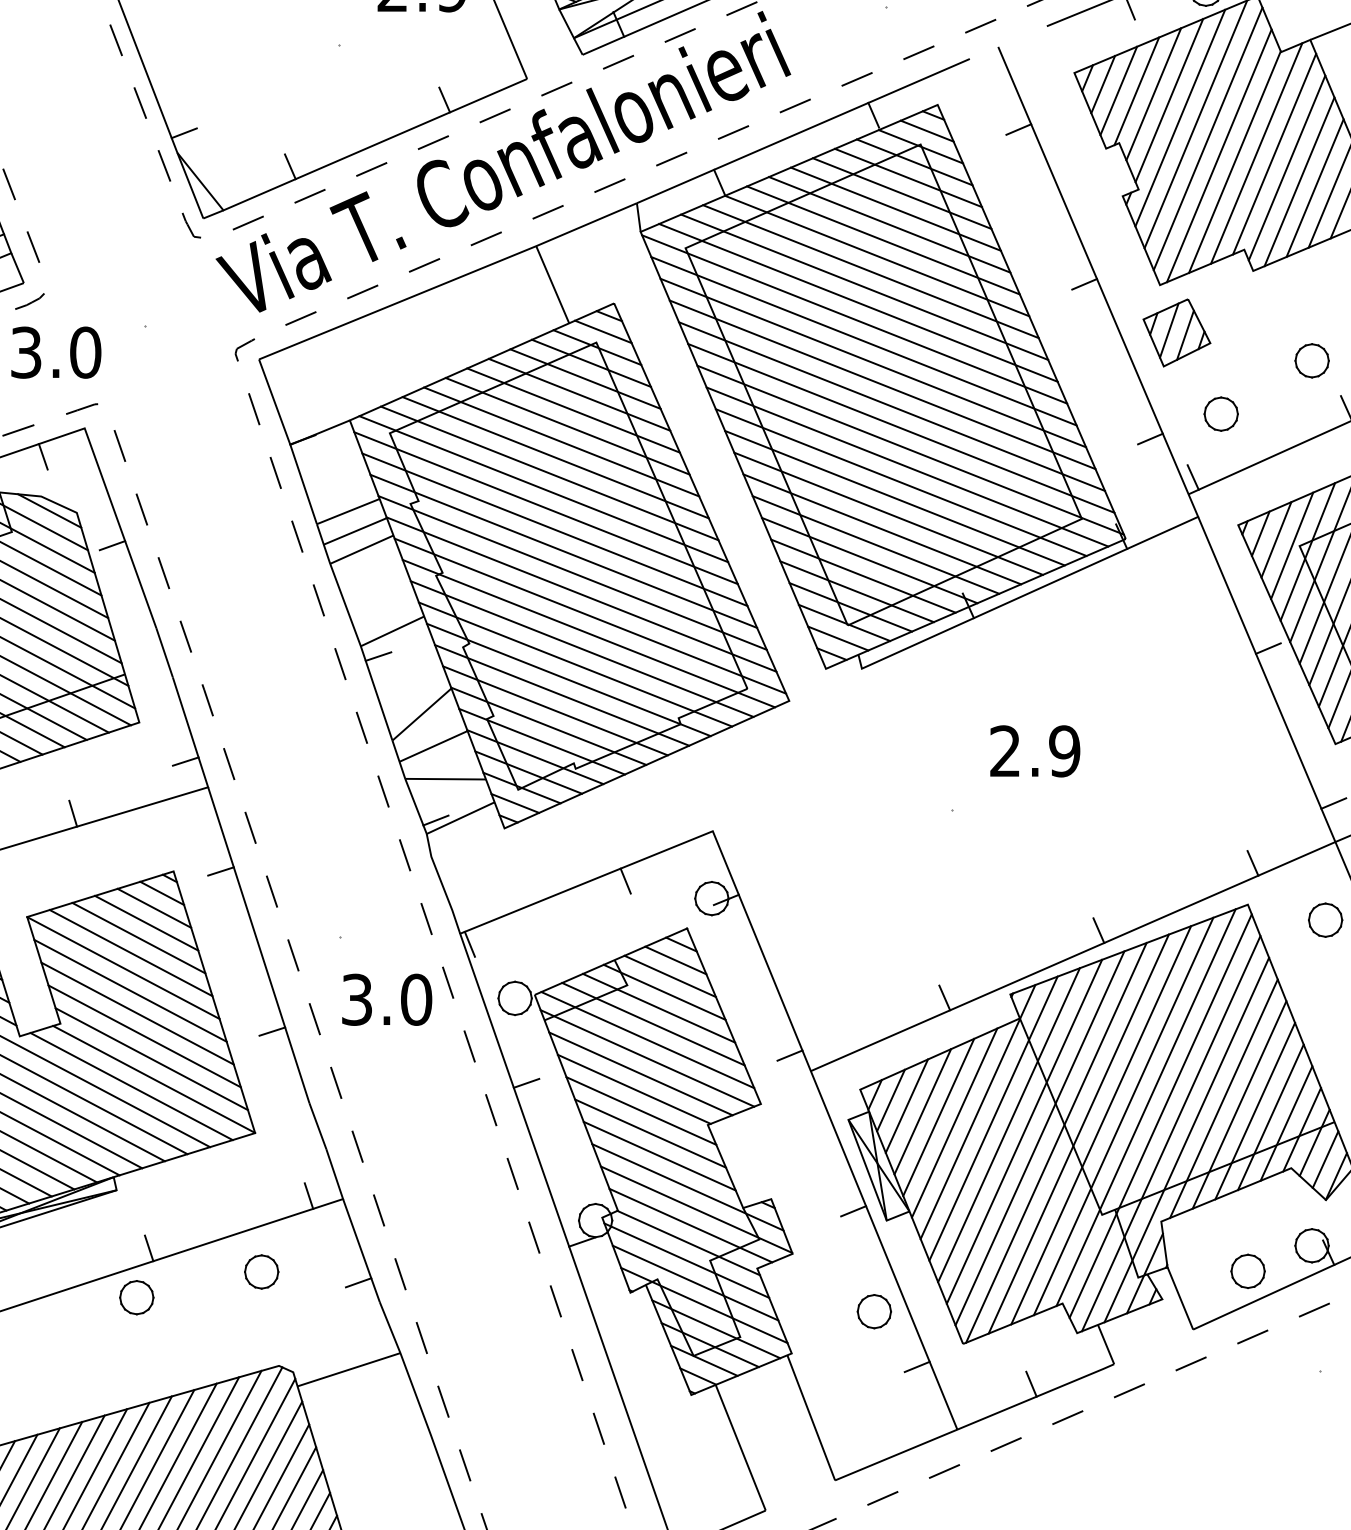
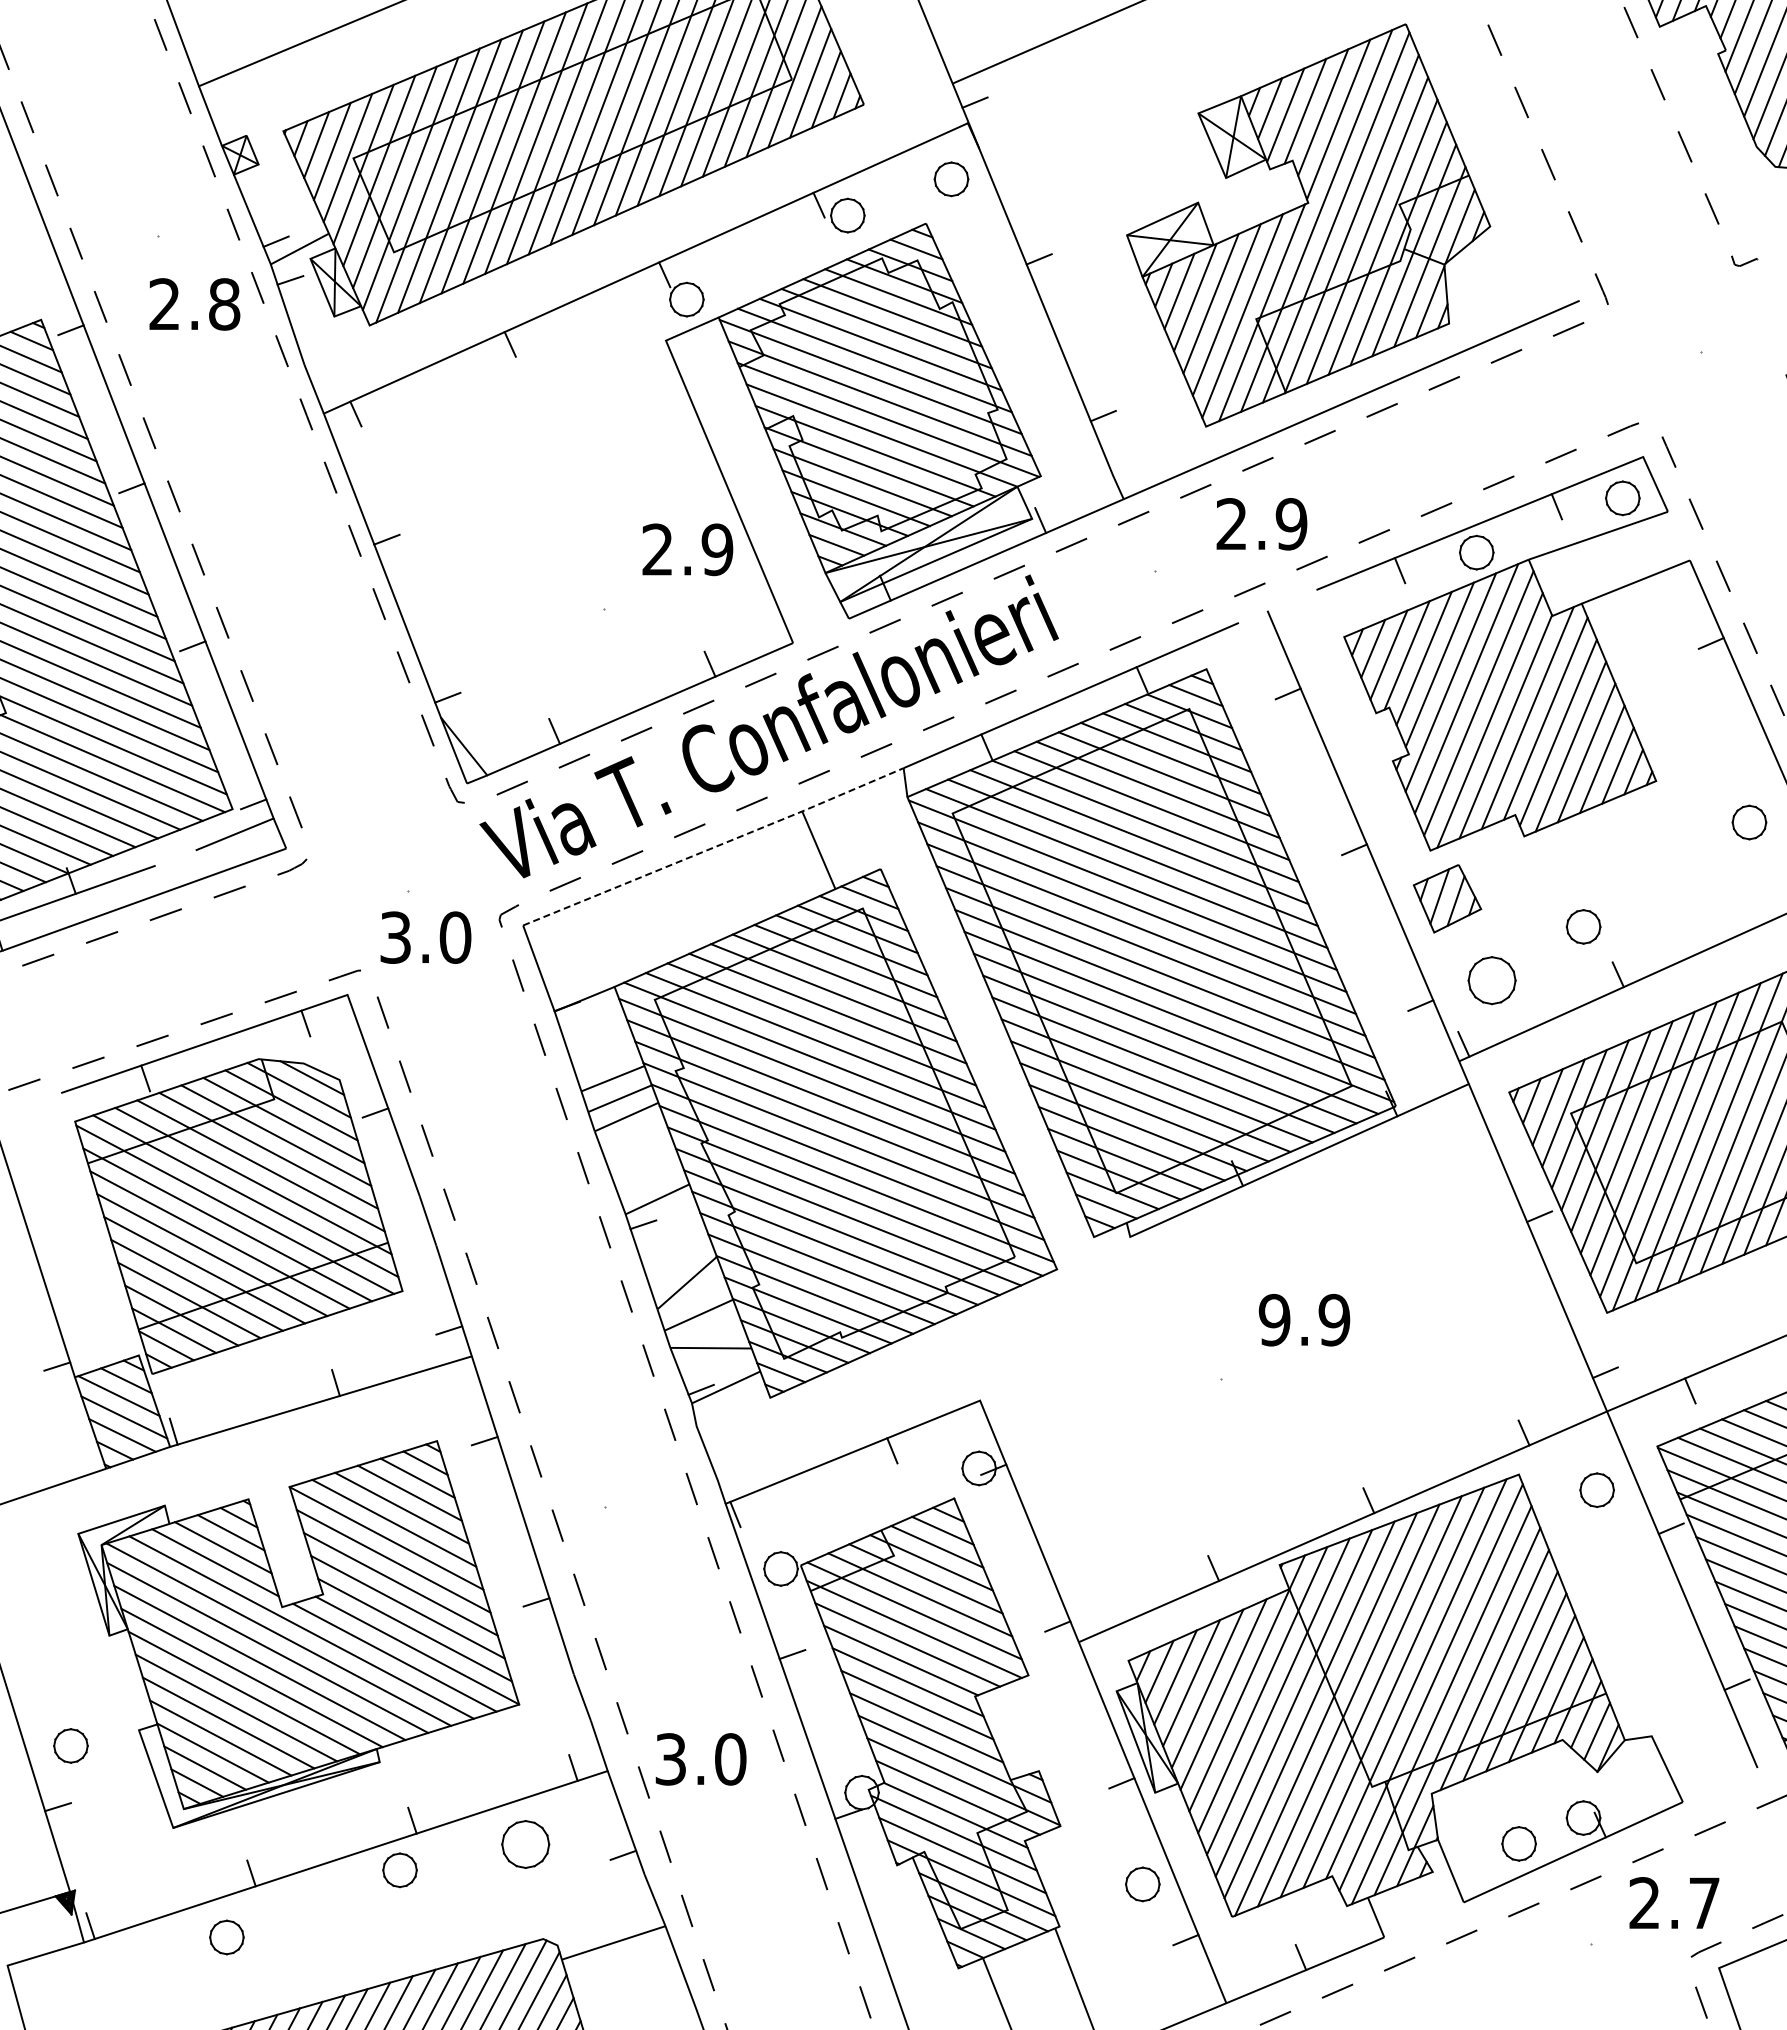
line: (449, 281) -> (714, 847), solid -> dashed
text: (55, 352) -> (425, 937), moved
part: (1220, 414) -> (1491, 980), size x1.4
text: (1005, 751) -> (1274, 1320), 2.9 -> 9.9
text: (386, 999) -> (700, 1759), moved
part: (261, 1272) -> (525, 1844), size x1.4

